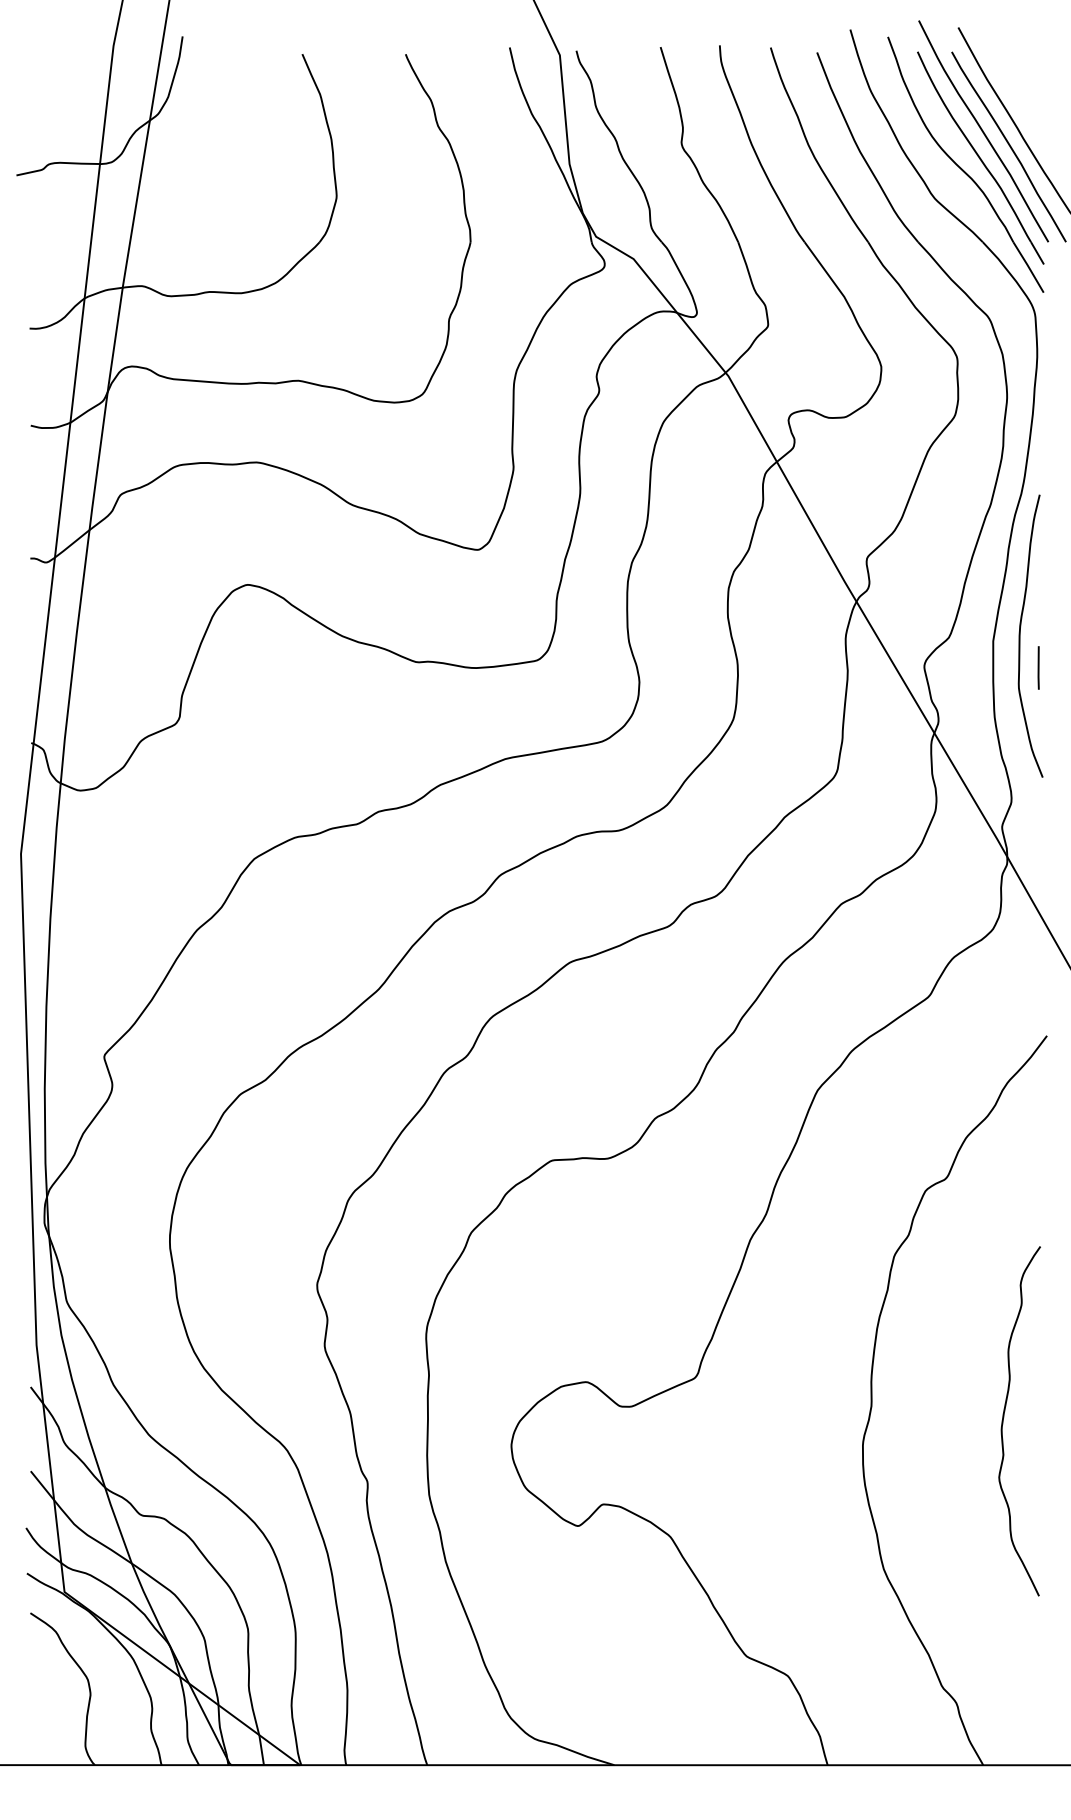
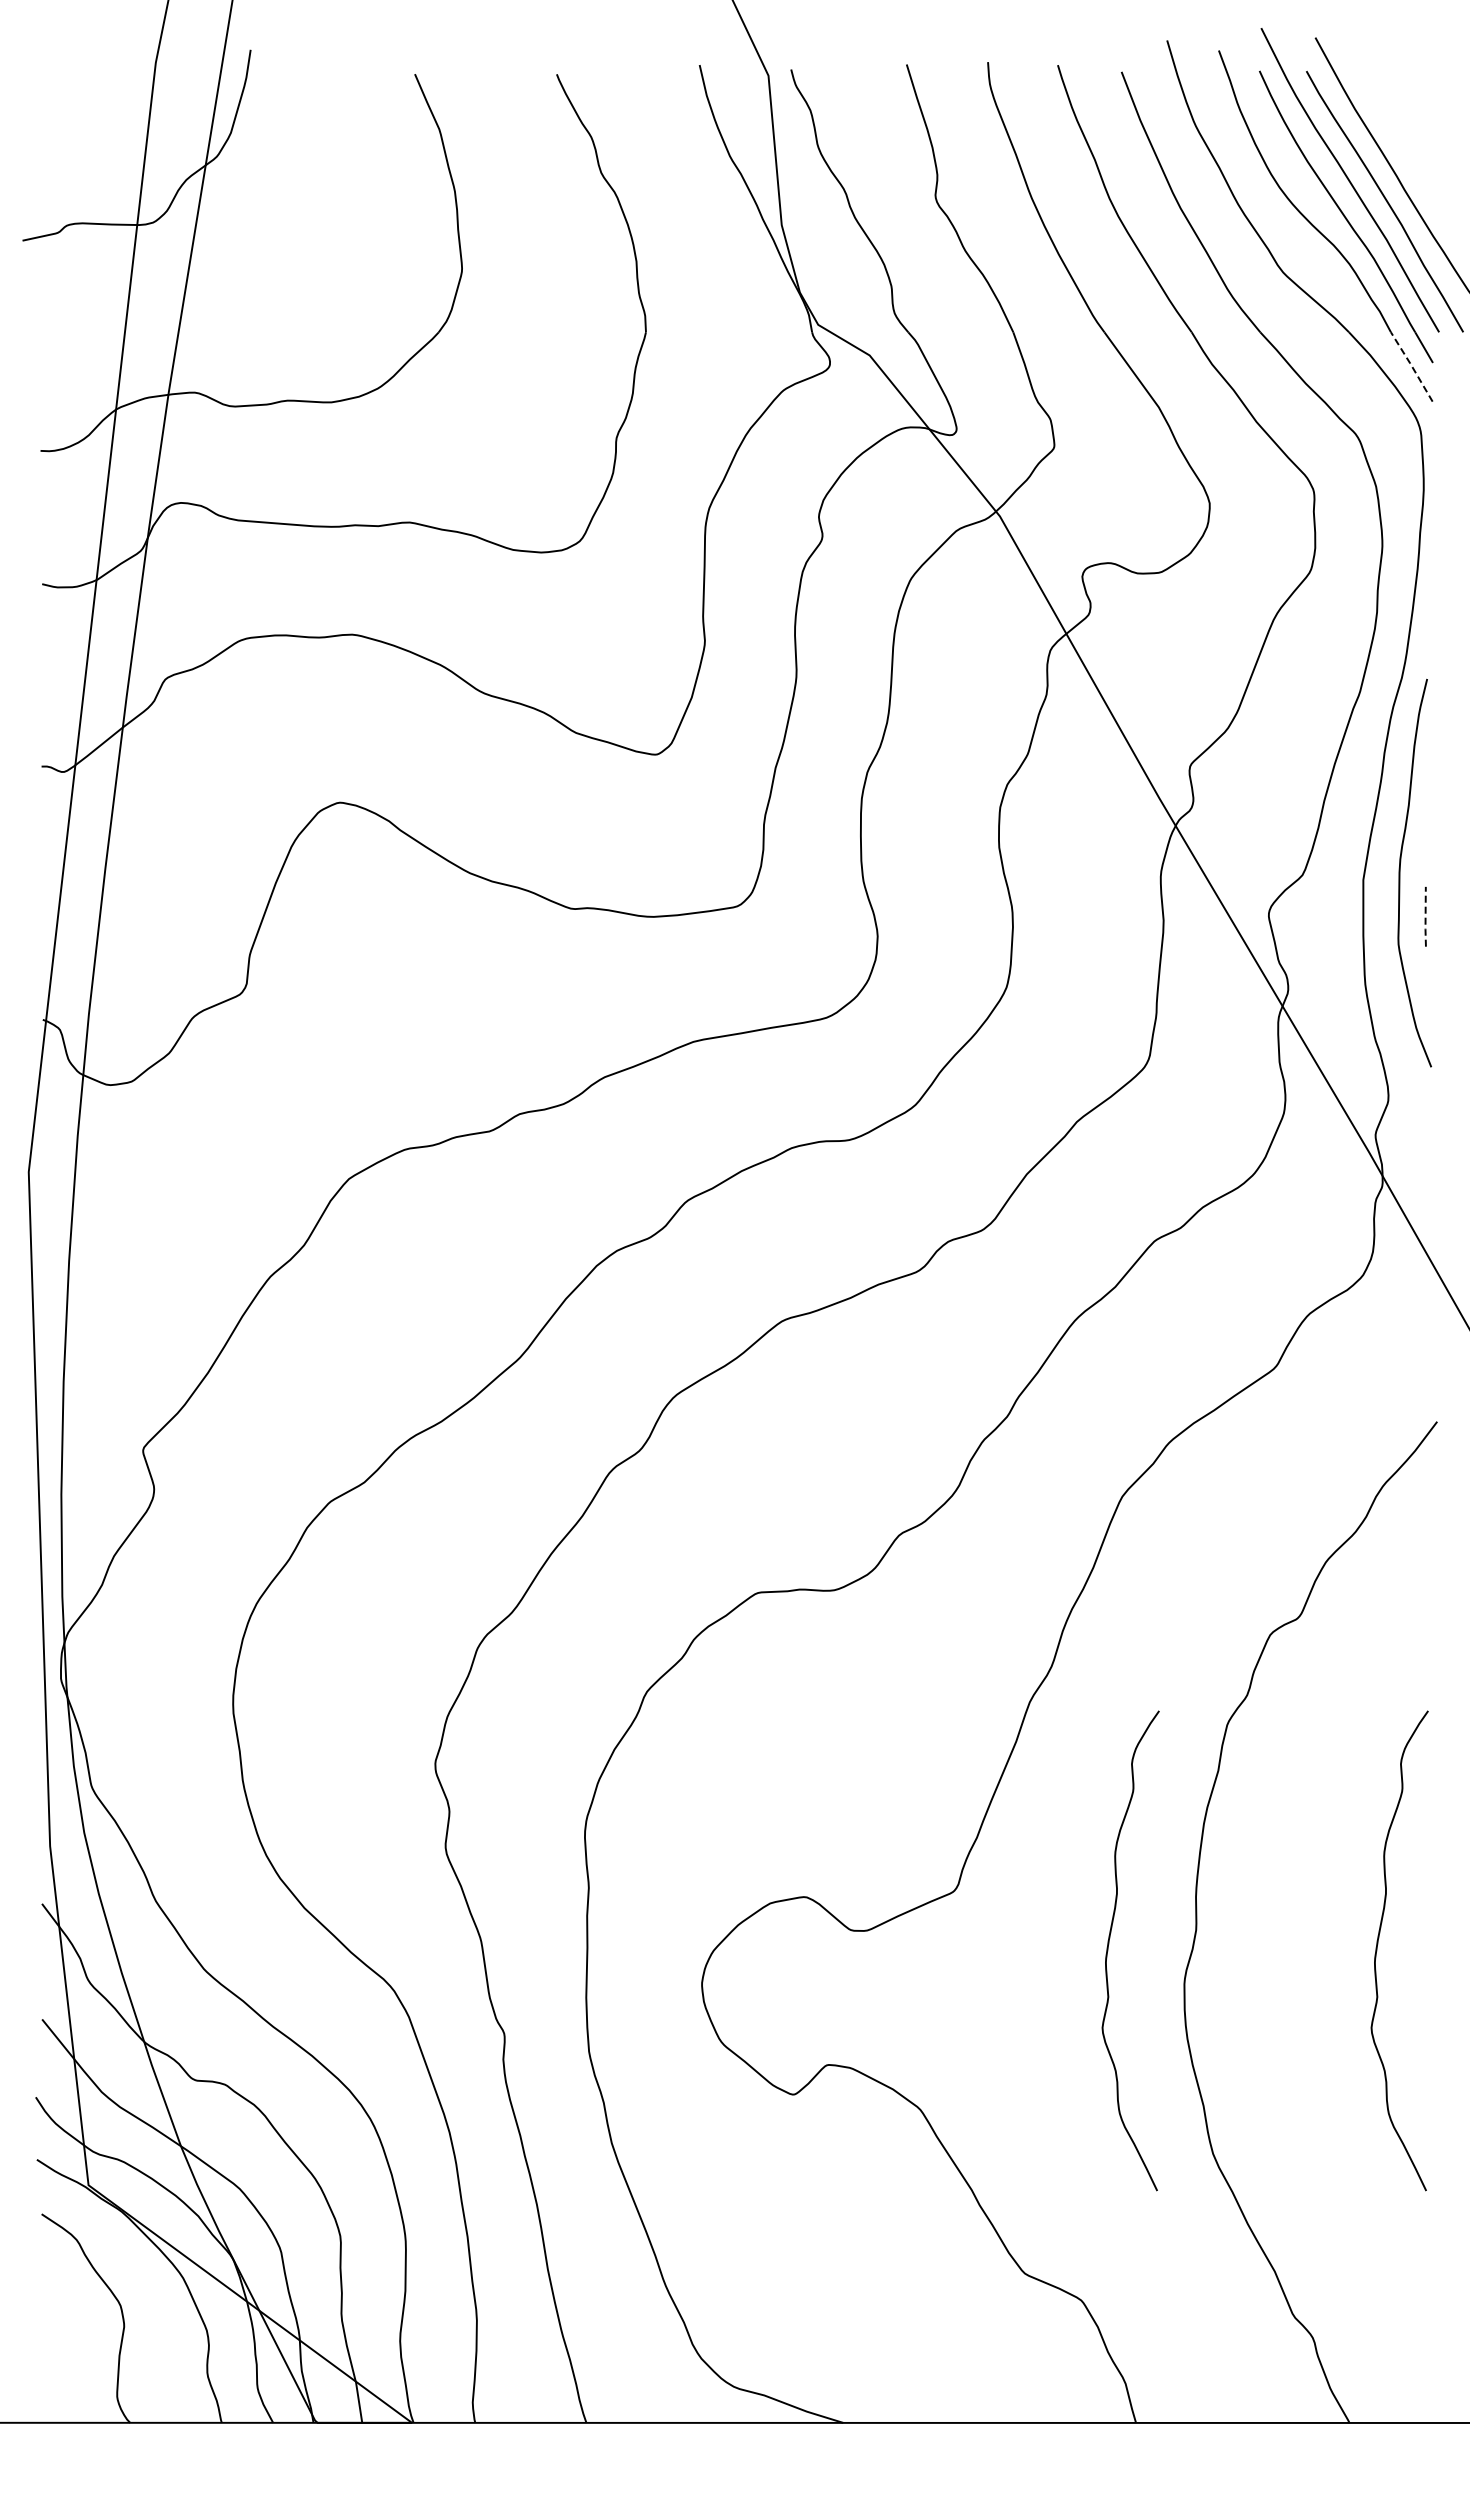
line: (1028, 266) -> (1411, 365), solid -> dashed
line: (1038, 668) -> (1425, 917), solid -> dashed
curve: (808, 1416) -> (1109, 1944), added

